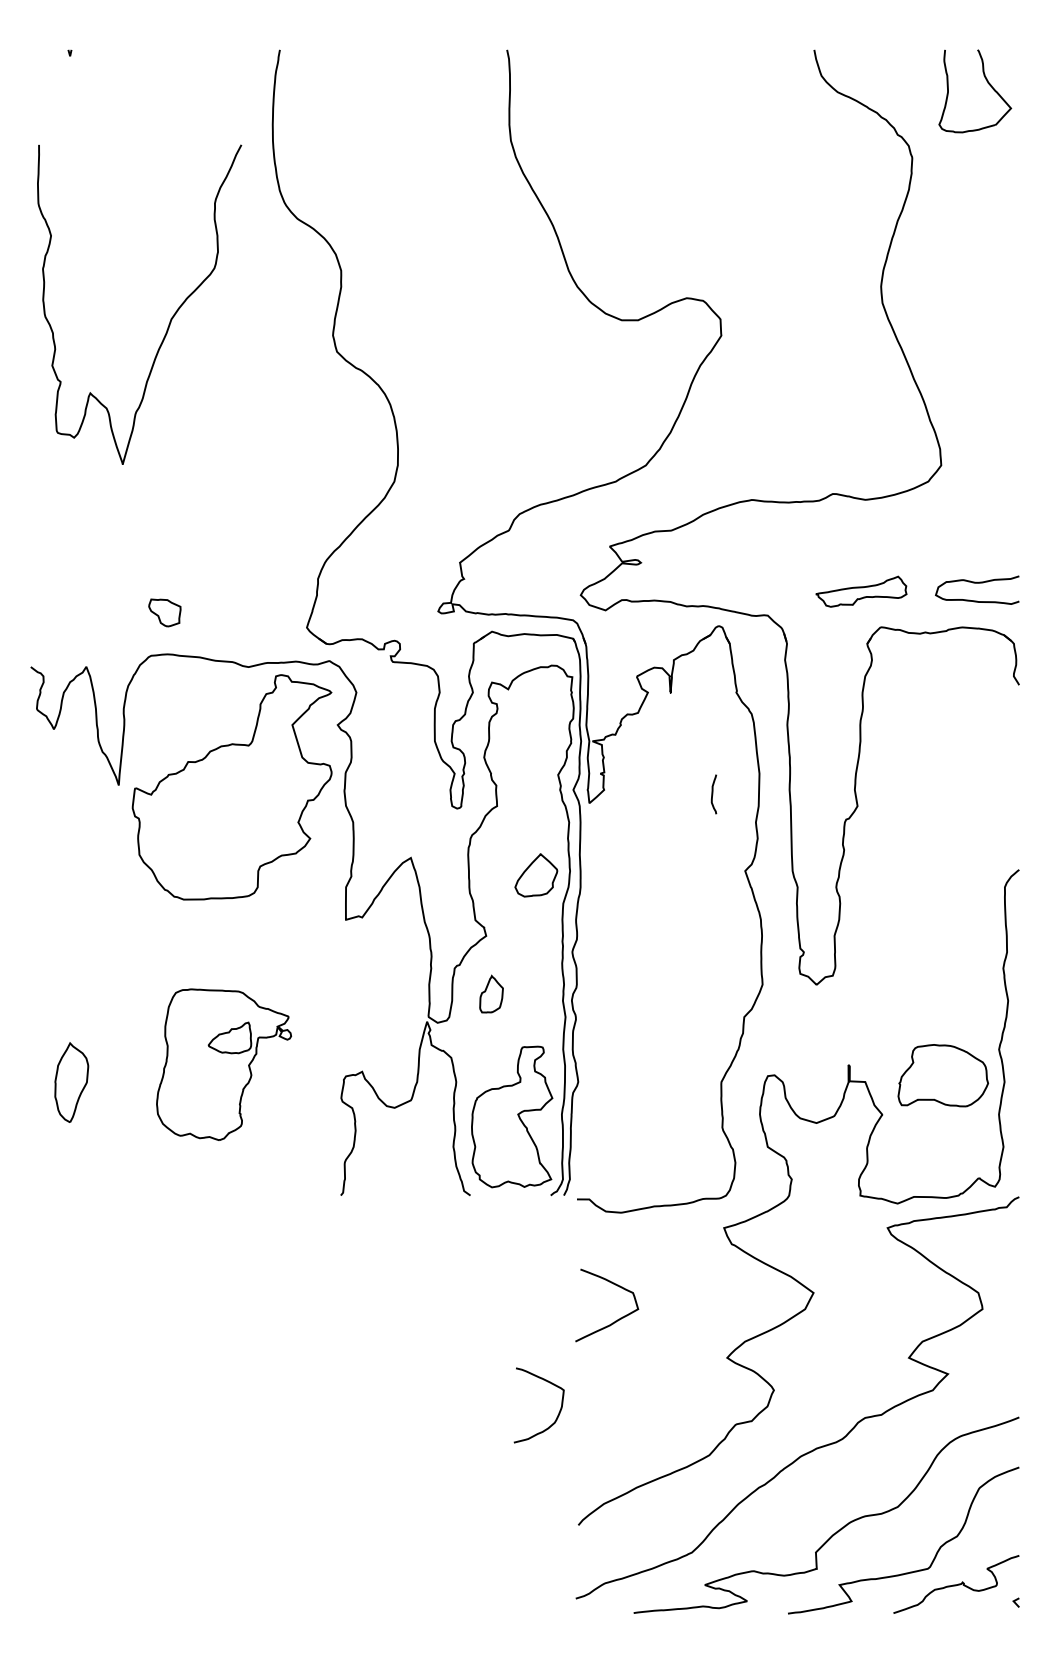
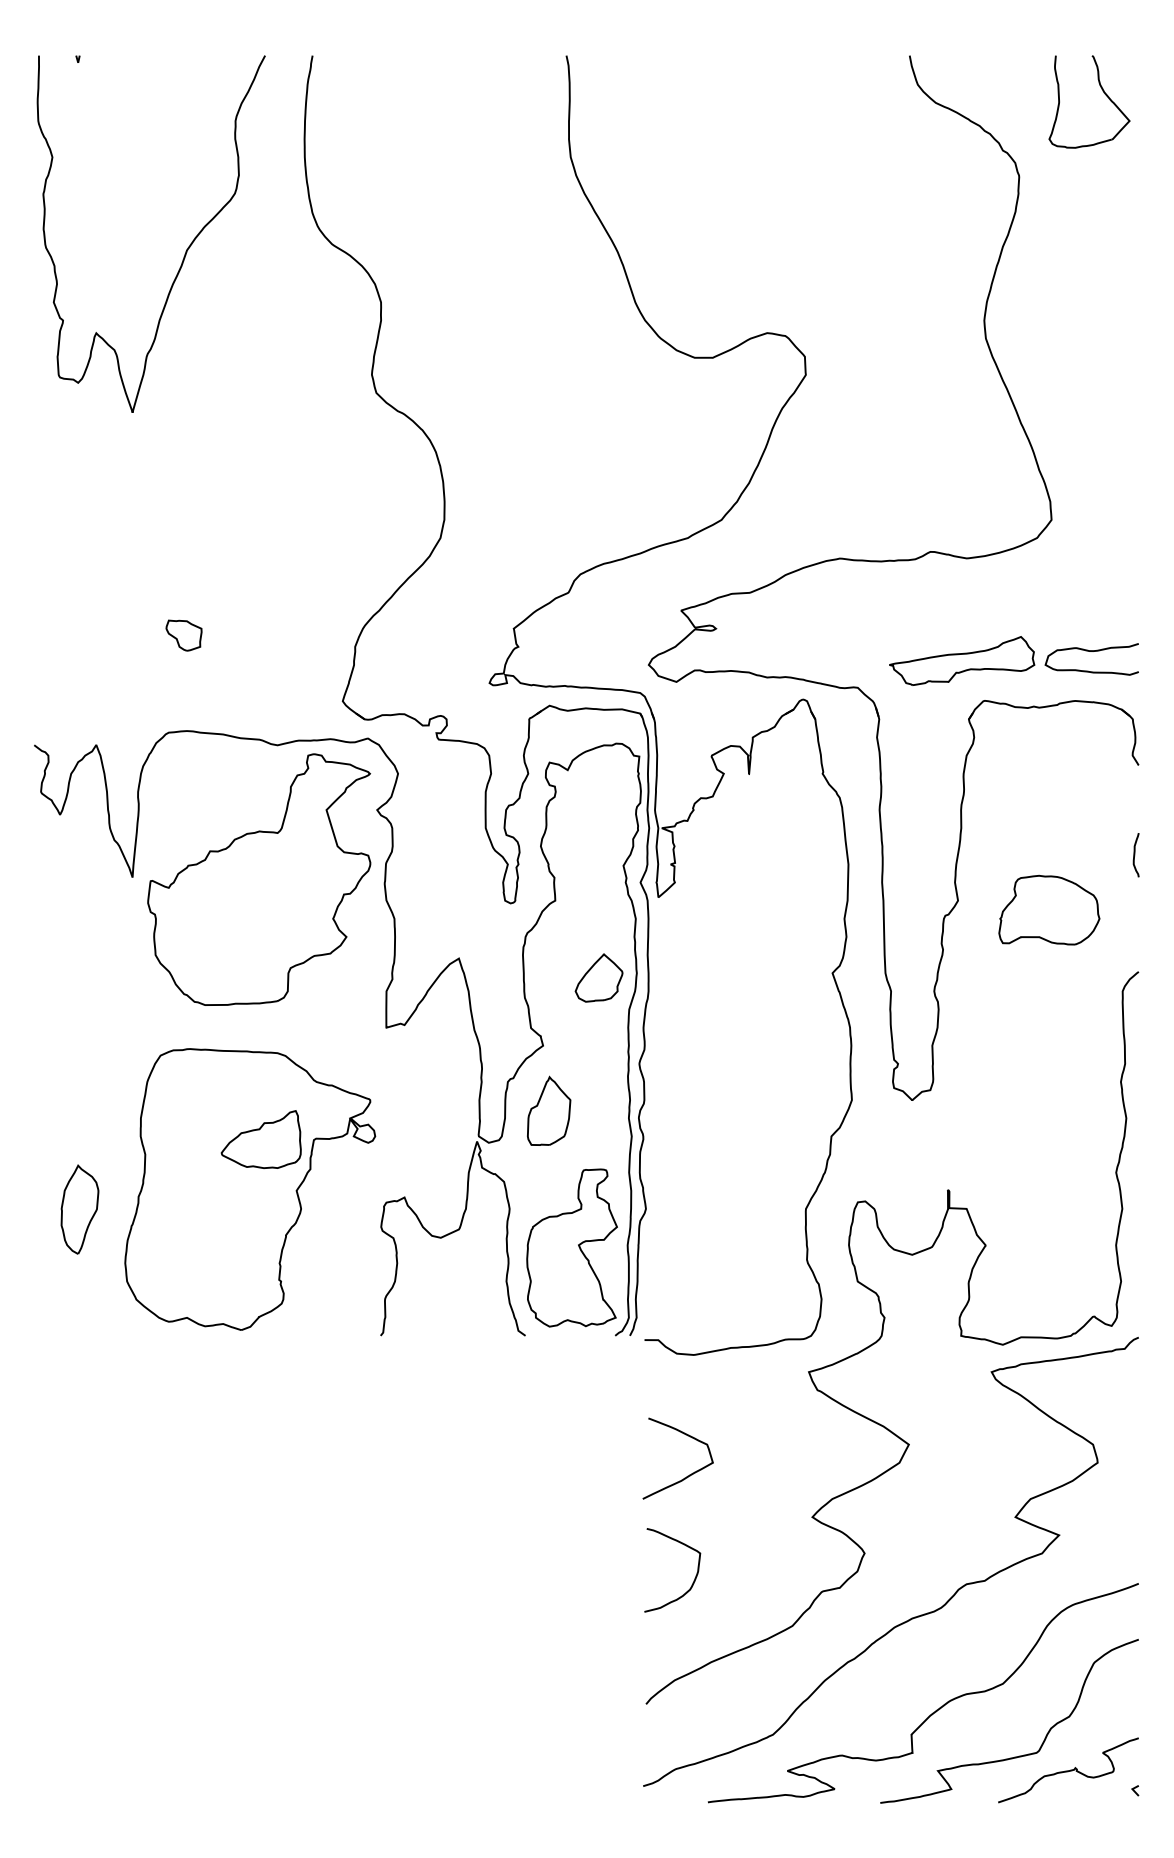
curve: (170, 318) -> (185, 249), moved
part: (861, 591) -> (962, 660), size x1.43
part: (164, 612) -> (183, 635), moved
curve: (713, 794) -> (1135, 855), moved
part: (491, 993) -> (549, 1110), size x1.67
part: (223, 1064) -> (249, 1189), size x1.67
part: (942, 1075) -> (1048, 910), moved
curve: (558, 1412) -> (694, 1578), moved

